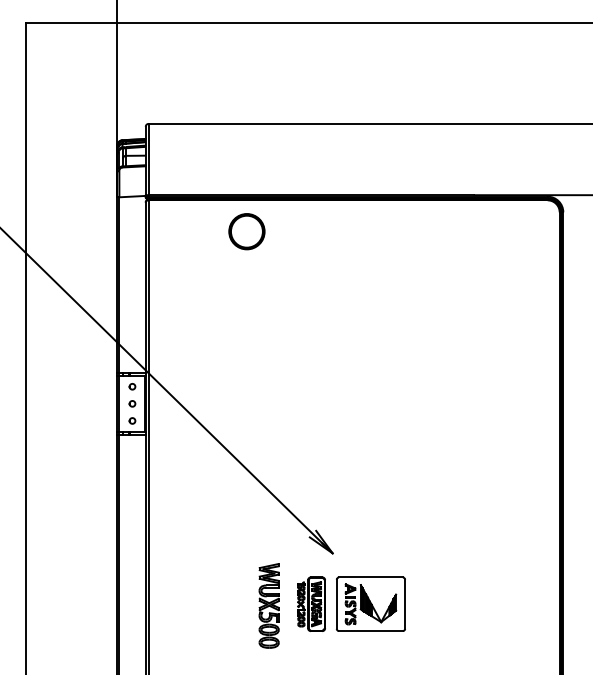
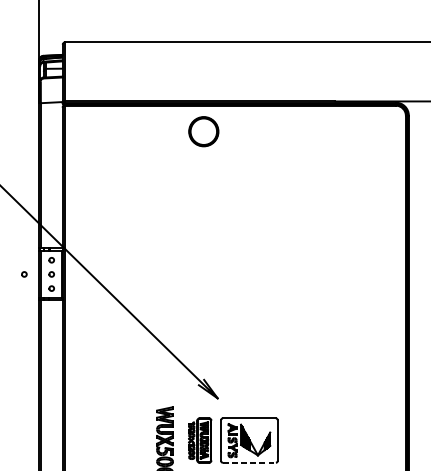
part: (246, 231) -> (203, 131), moved
curve: (98, 402) -> (23, 273), added
line: (370, 631) -> (249, 463), solid -> dashed

